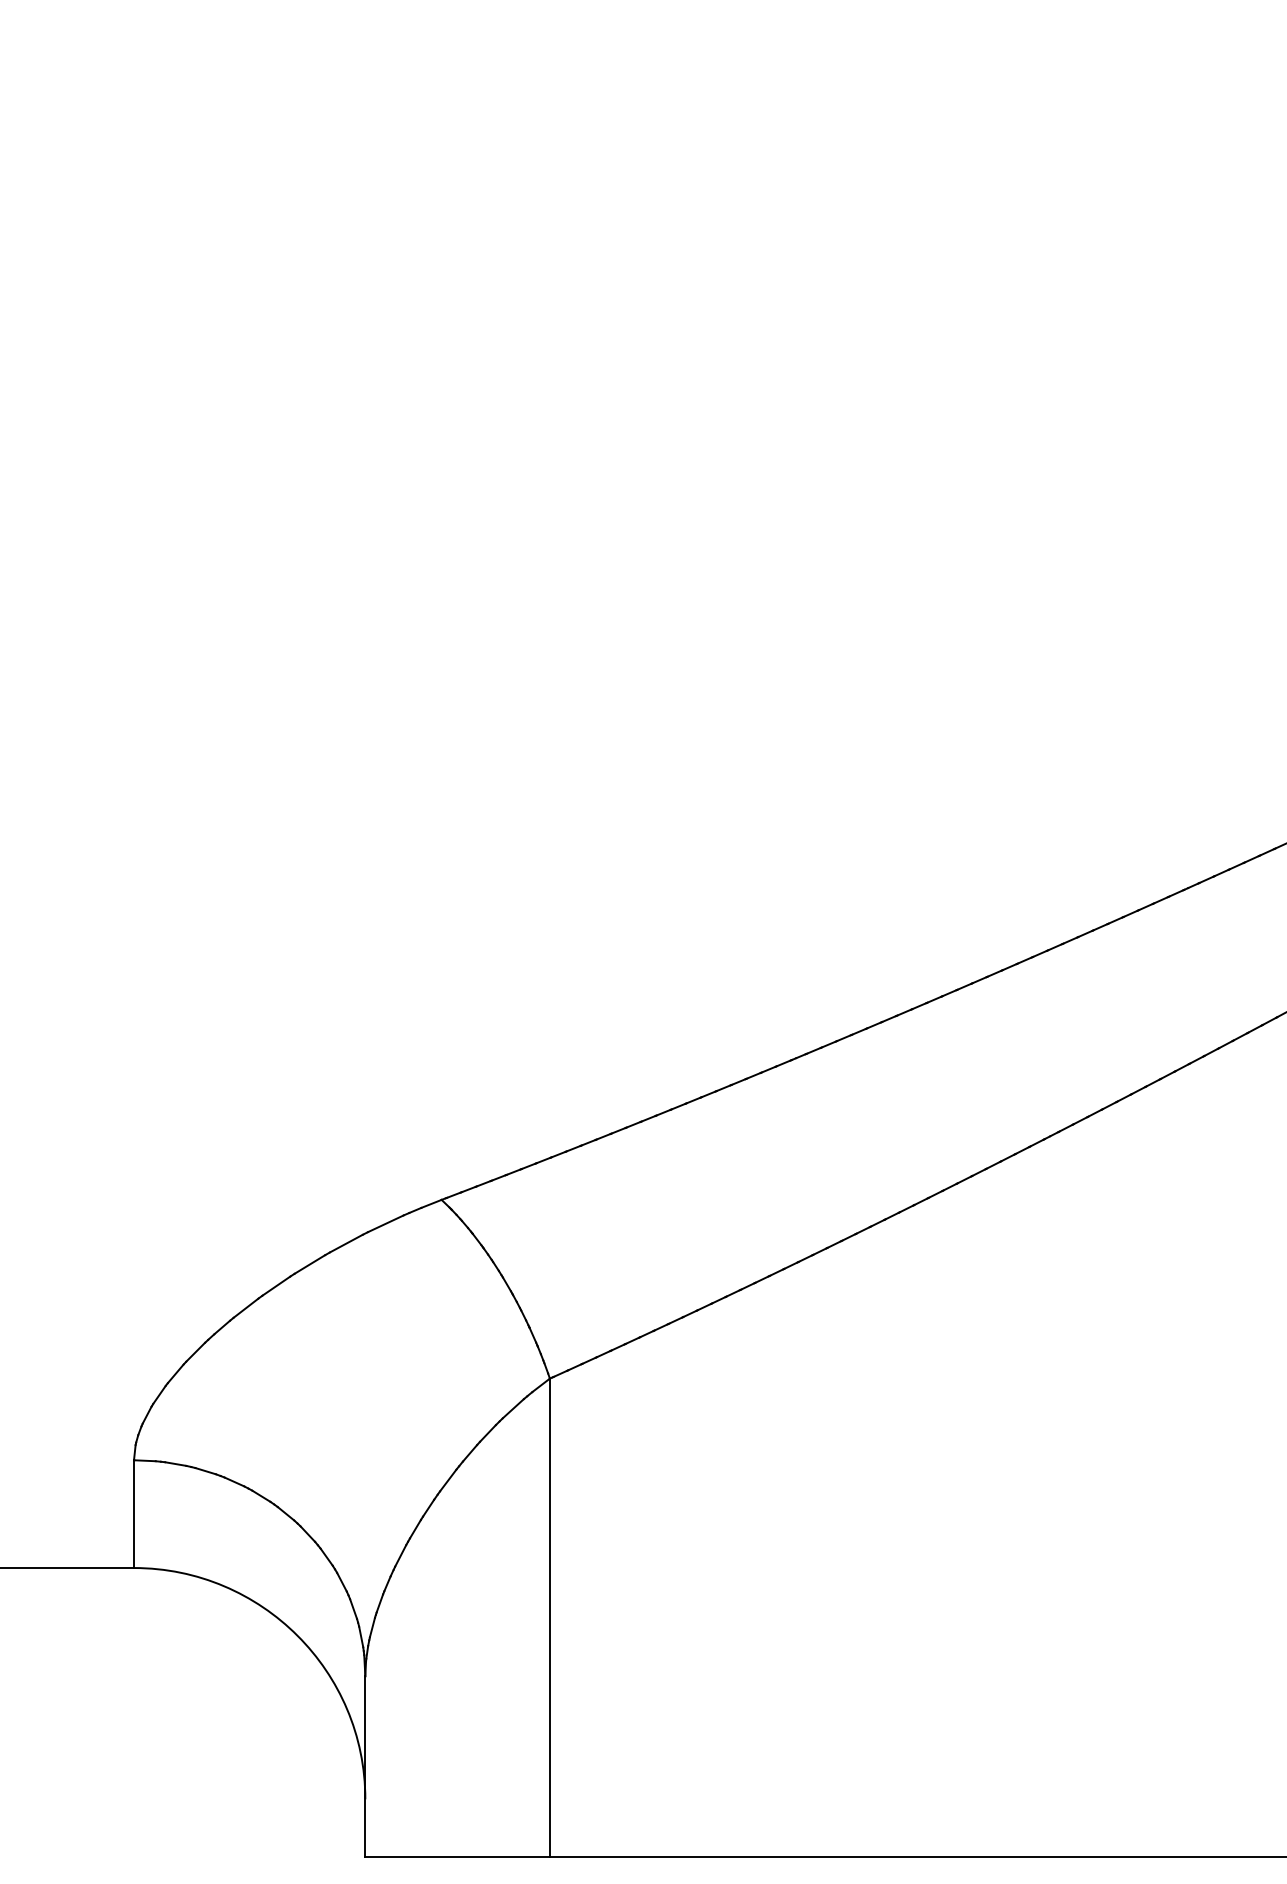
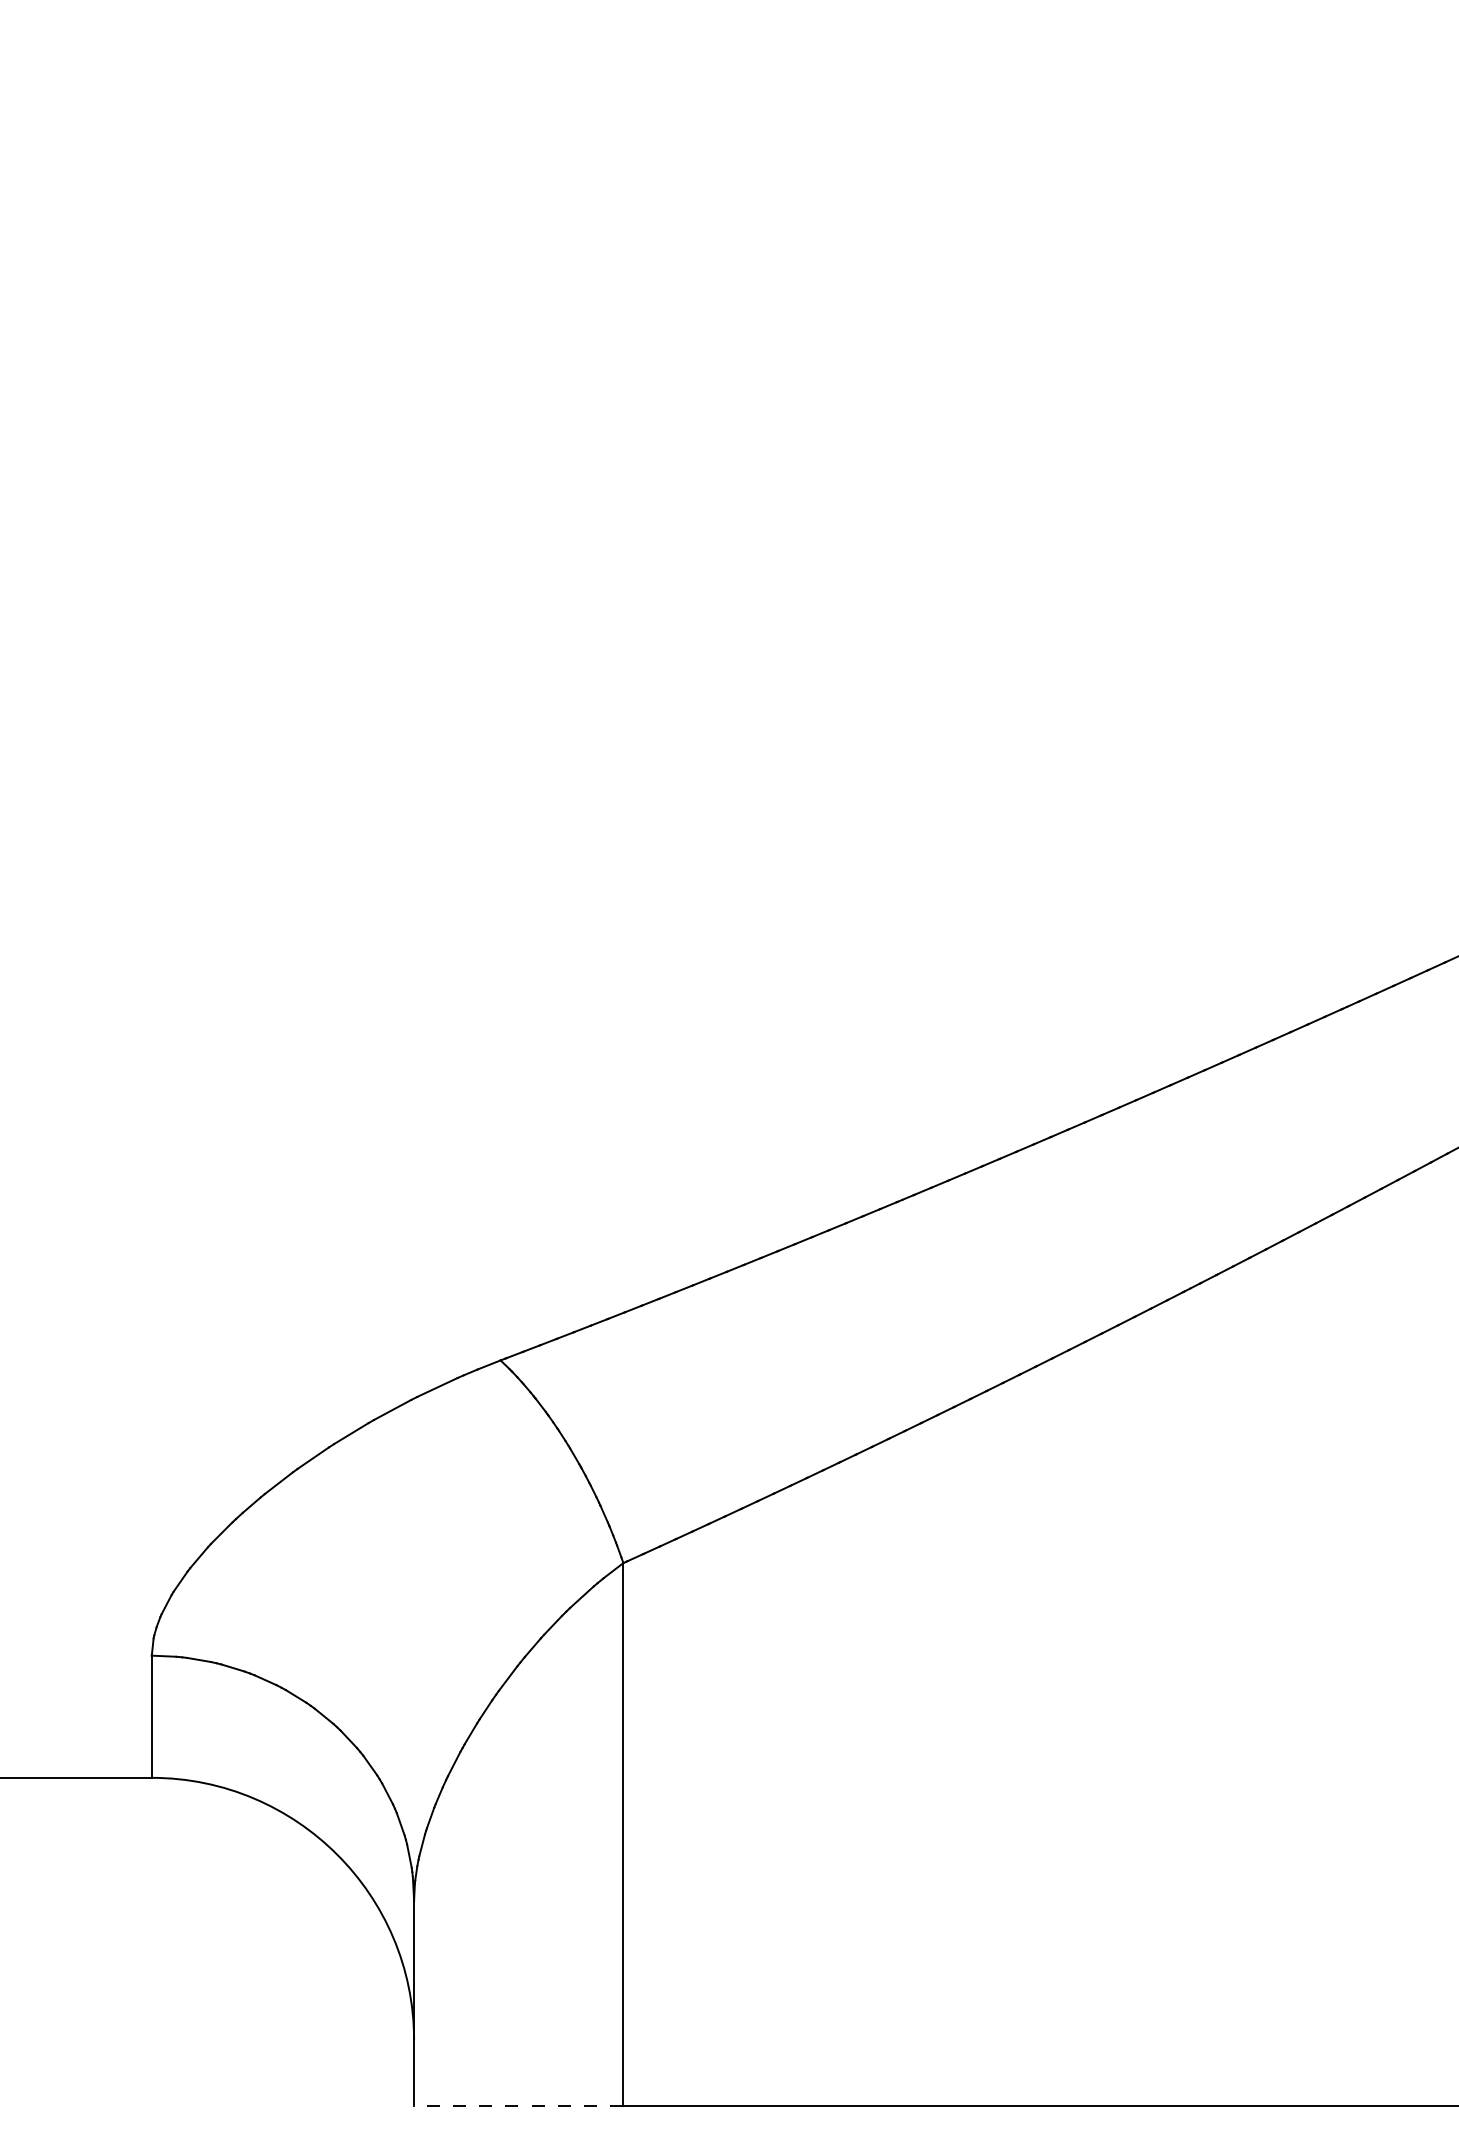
line: (457, 1857) -> (518, 2106), solid -> dashed

